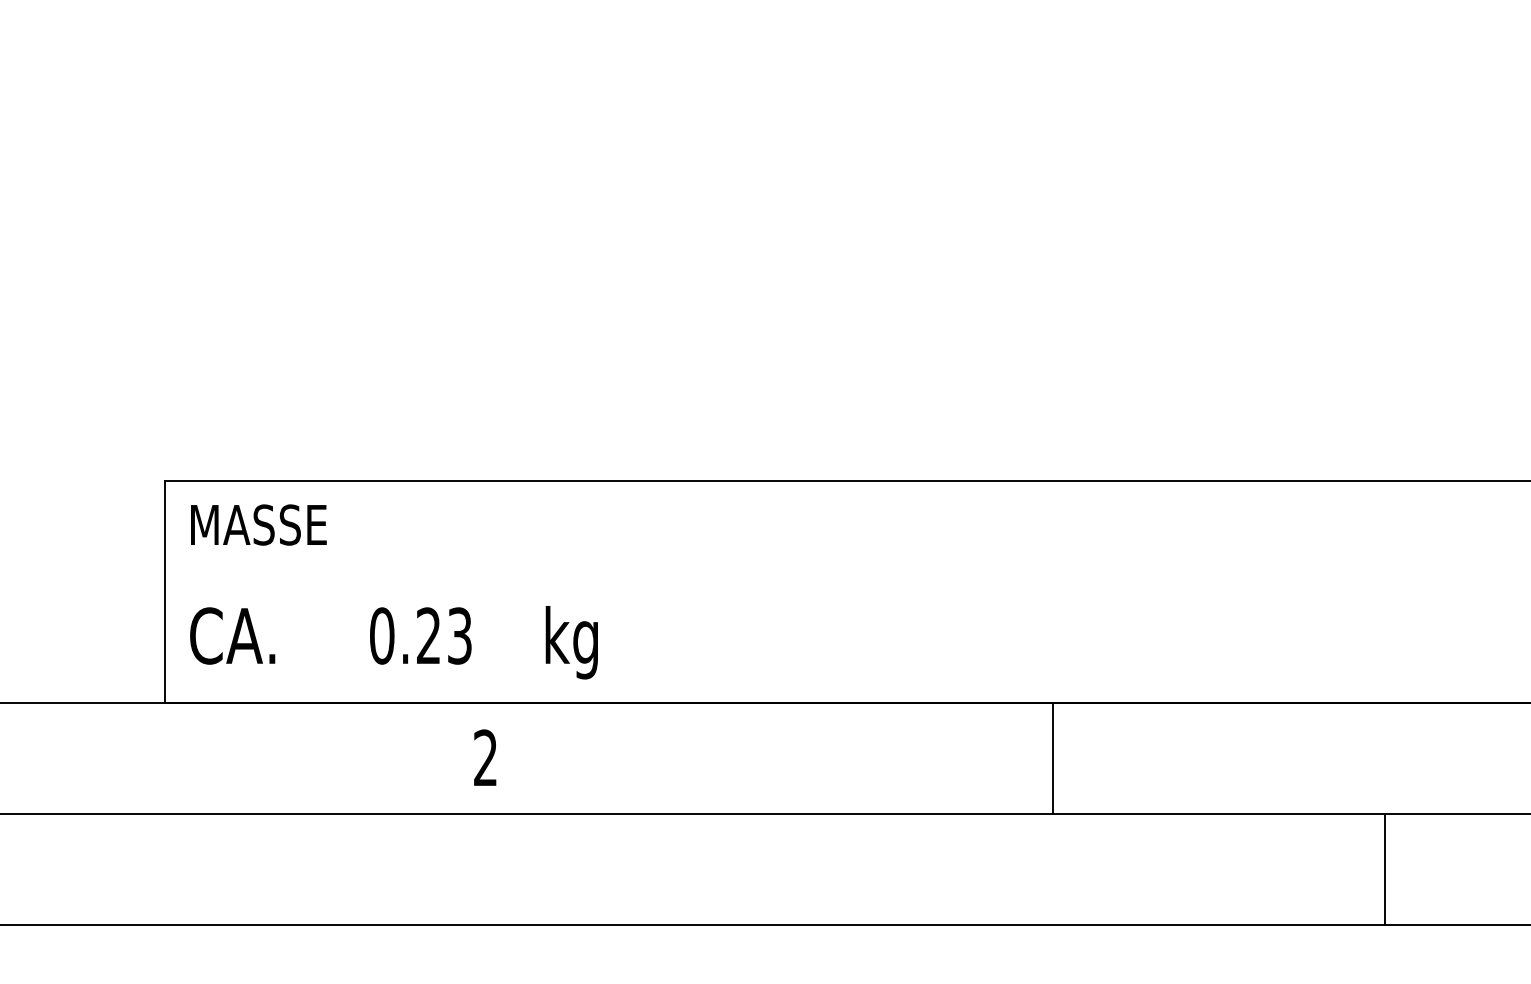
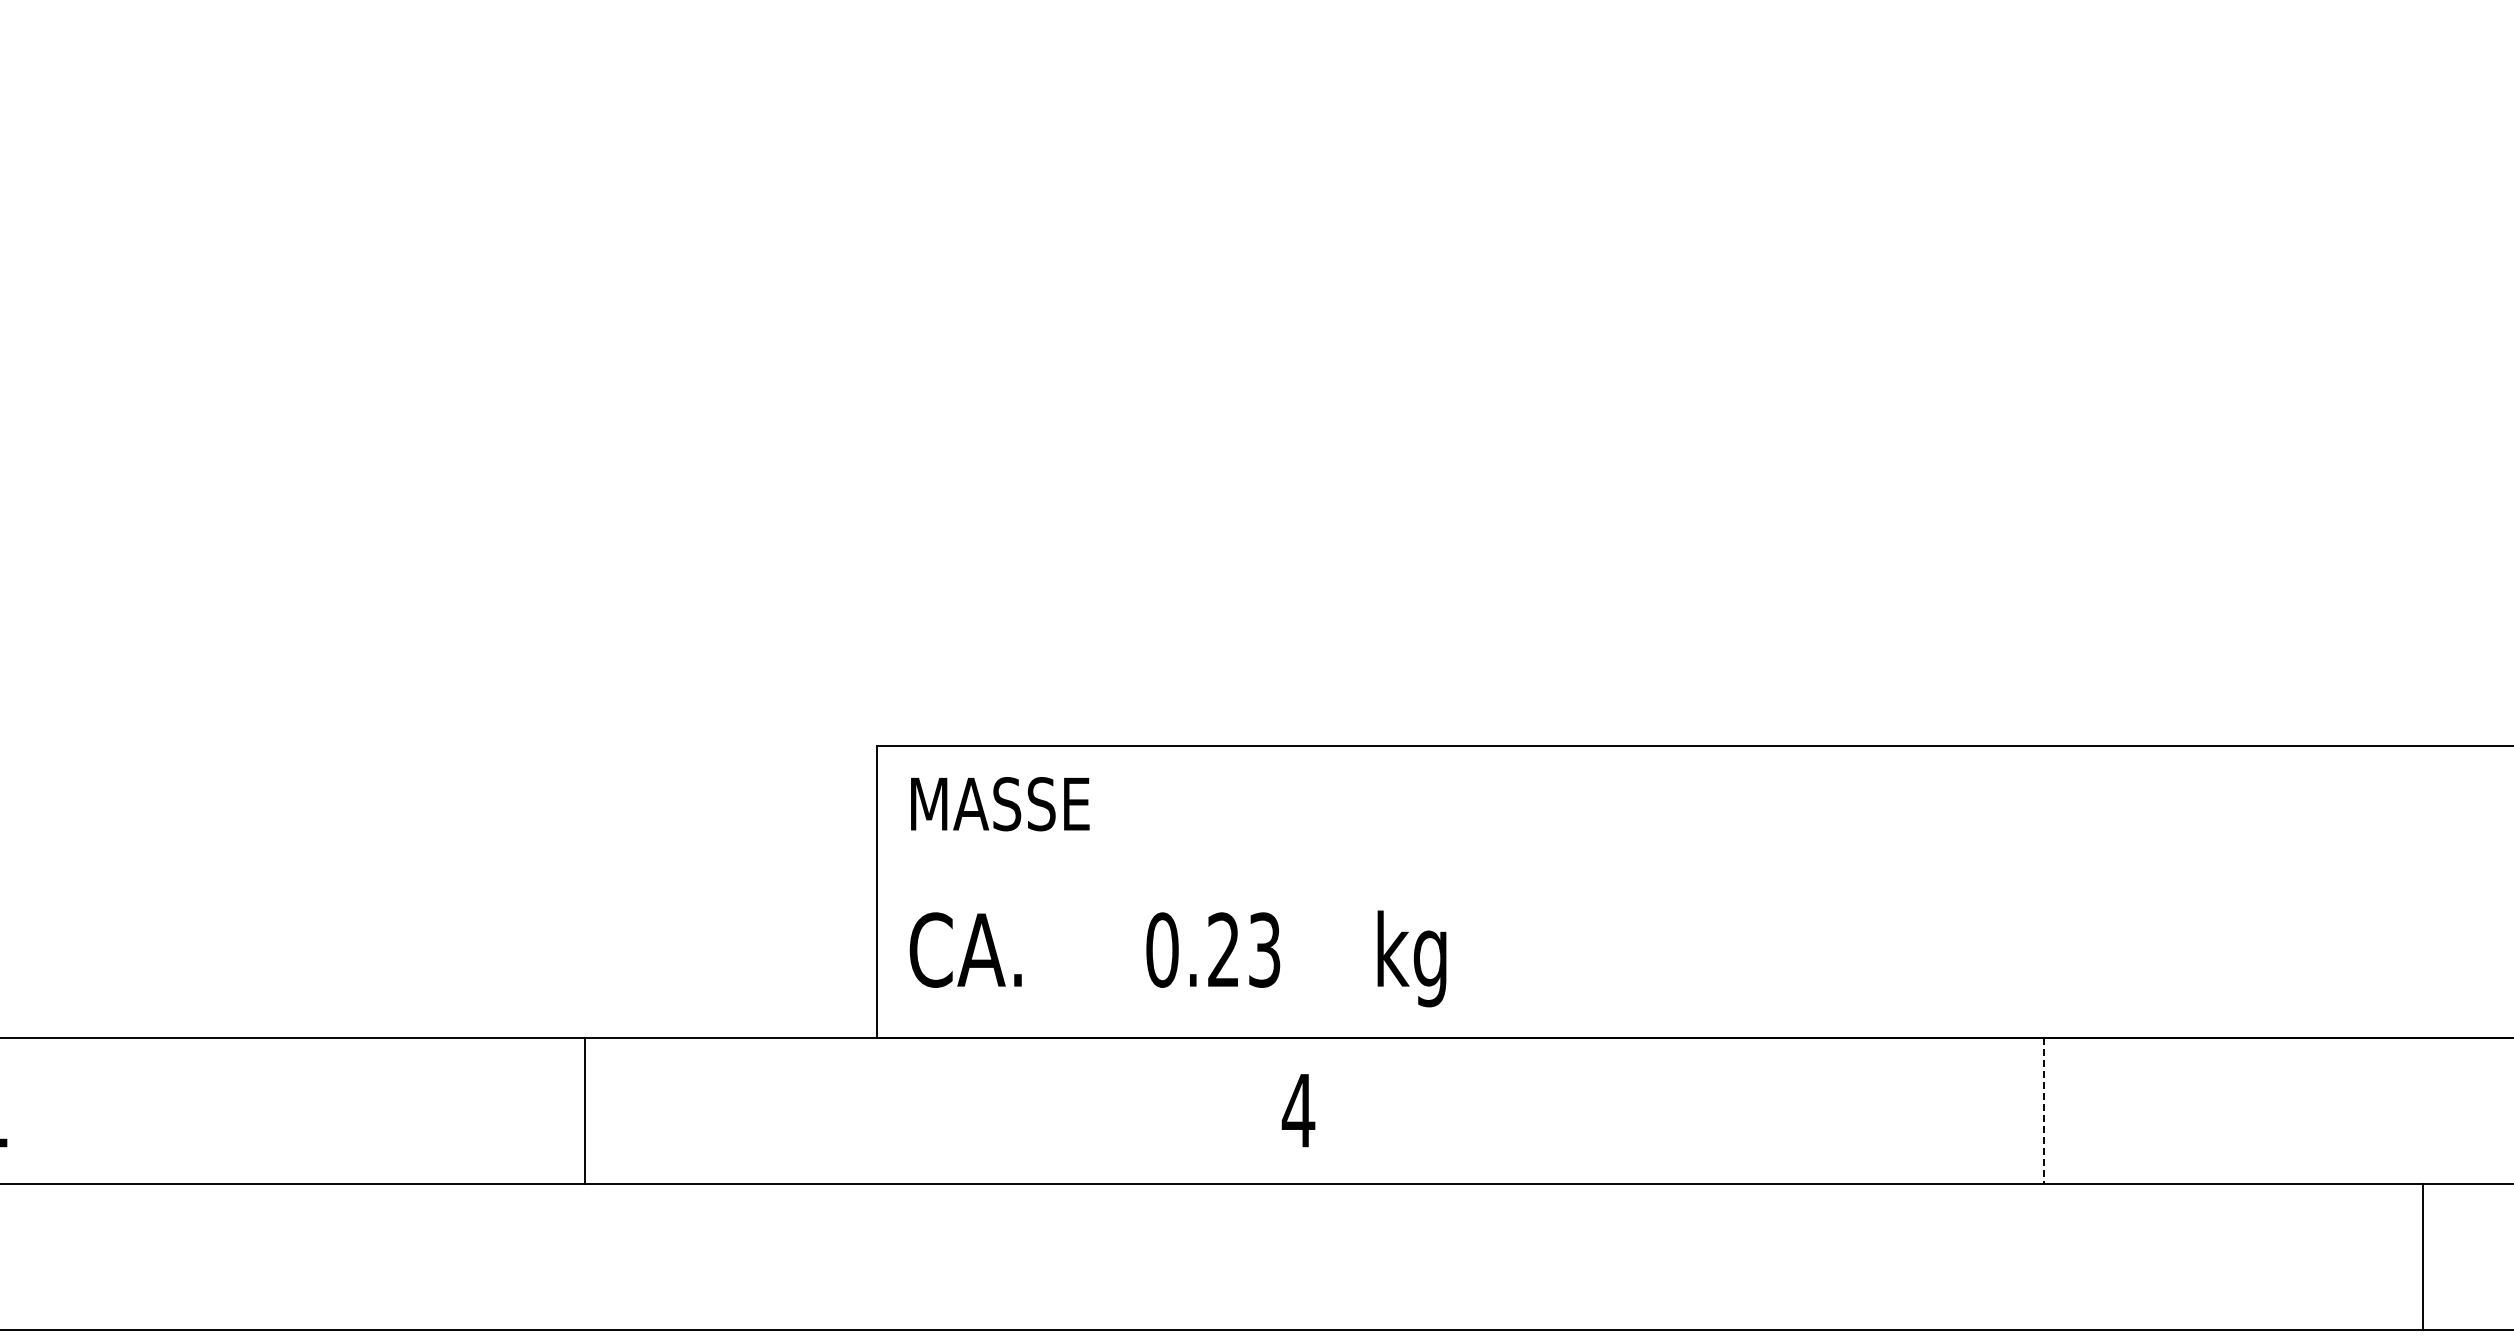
text: (485, 757) -> (1298, 1109), 2 -> 4
line: (1052, 757) -> (2044, 1110), solid -> dashed
line: (1385, 868) -> (2422, 1256), moved

